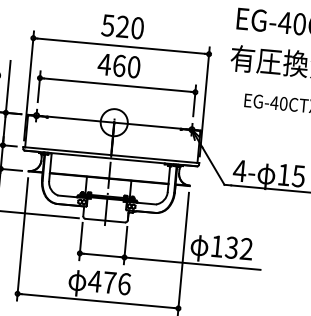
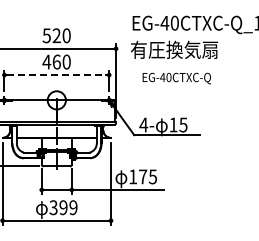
line: (117, 85) -> (56, 75), solid -> dashed
text: (238, 247) -> (147, 176), 132 -> 175
text: (109, 282) -> (63, 207), 476 -> 399

